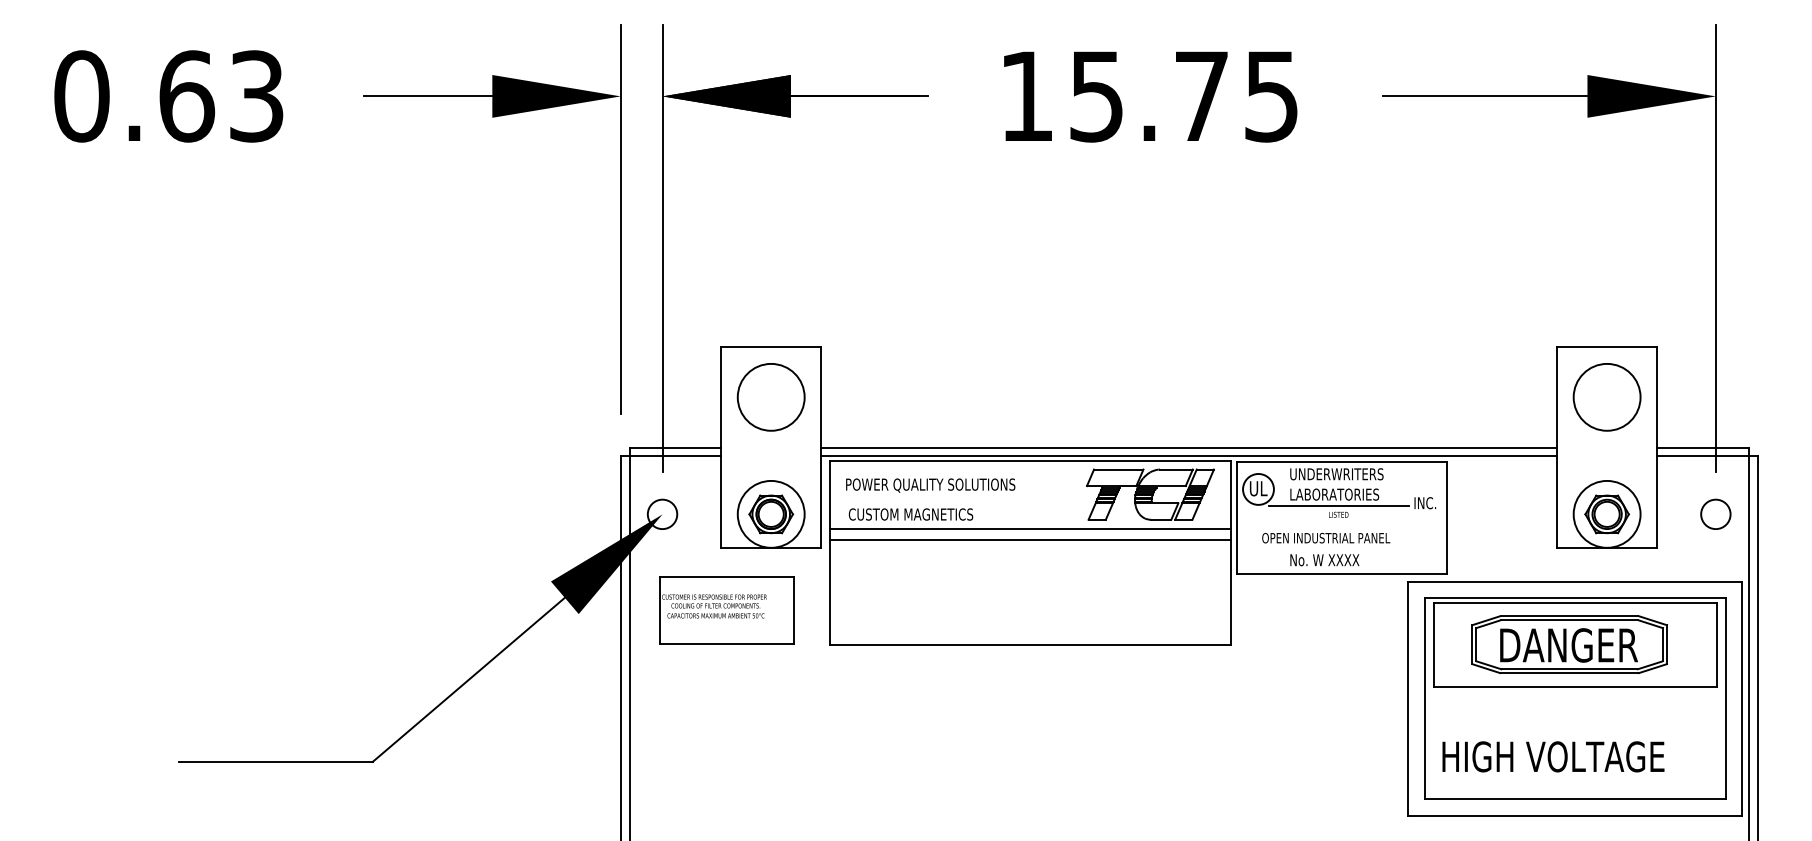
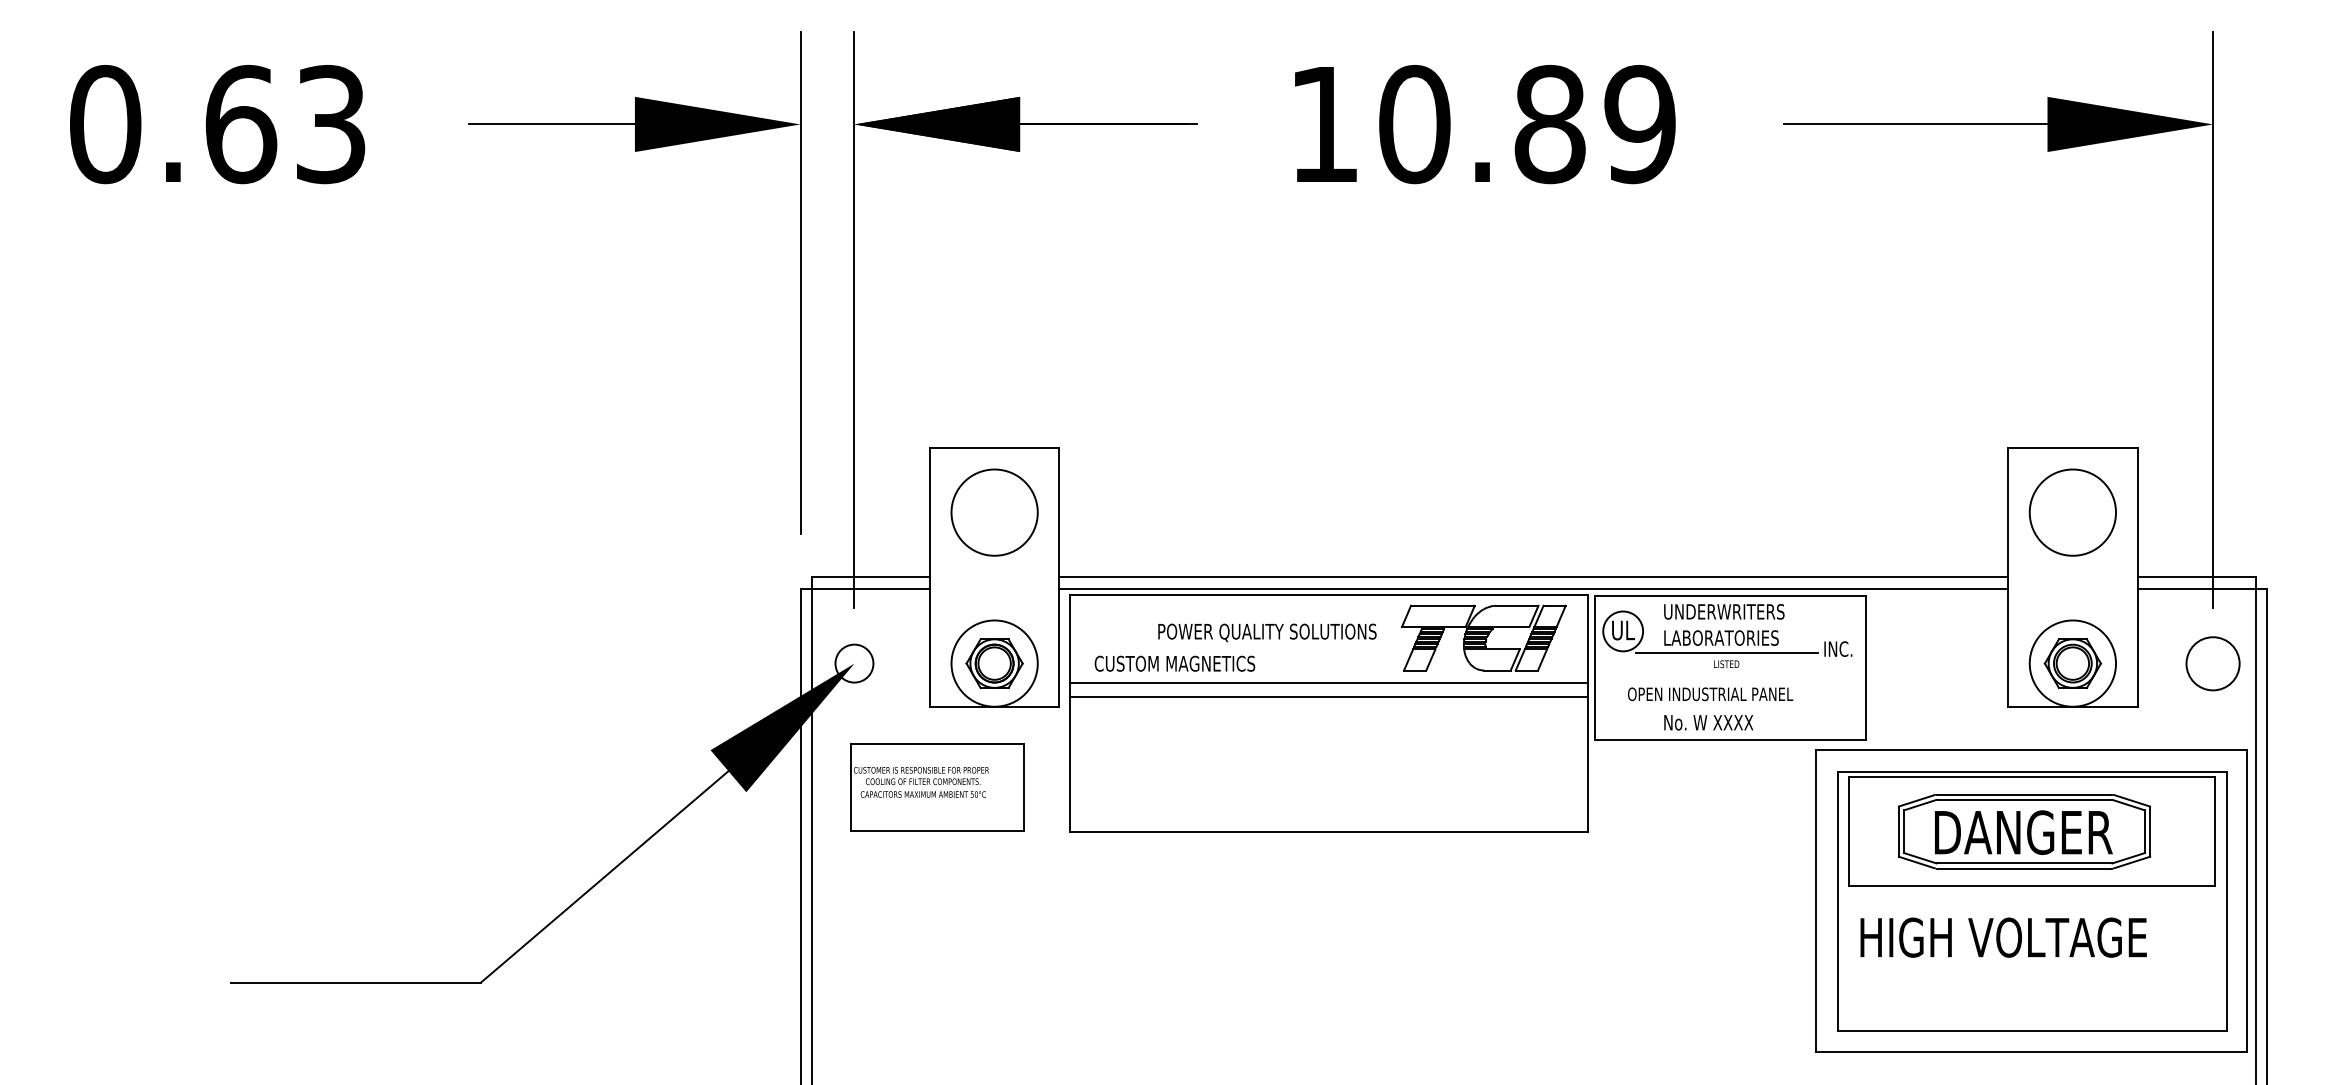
text: (1184, 96) -> (1527, 124), 15.75 -> 10.89
text: (930, 485) -> (1267, 632), moved
circle: (1715, 513) -> (2212, 662), size x1.4
text: (1553, 756) -> (2003, 937), moved

